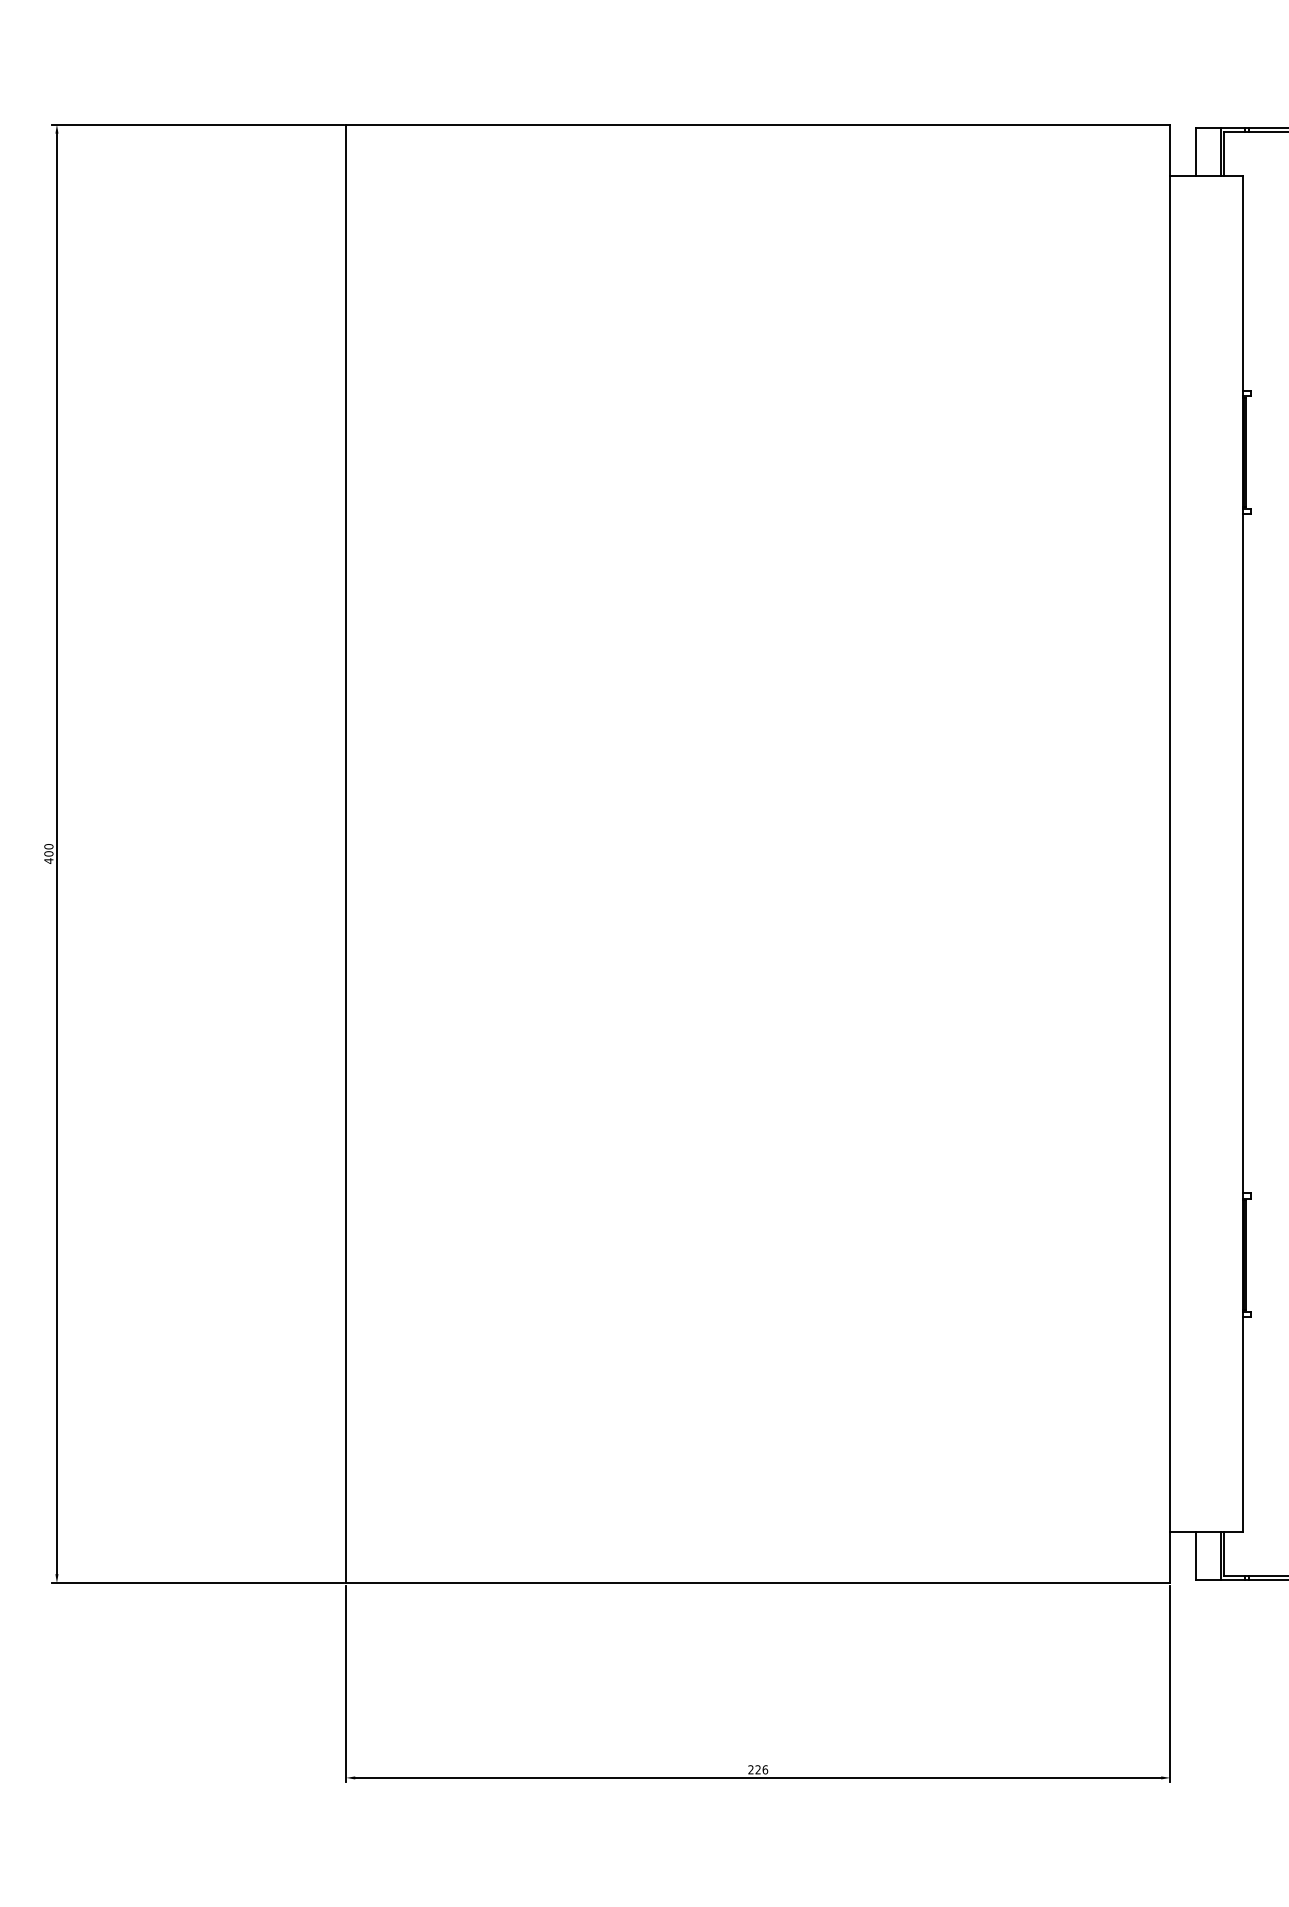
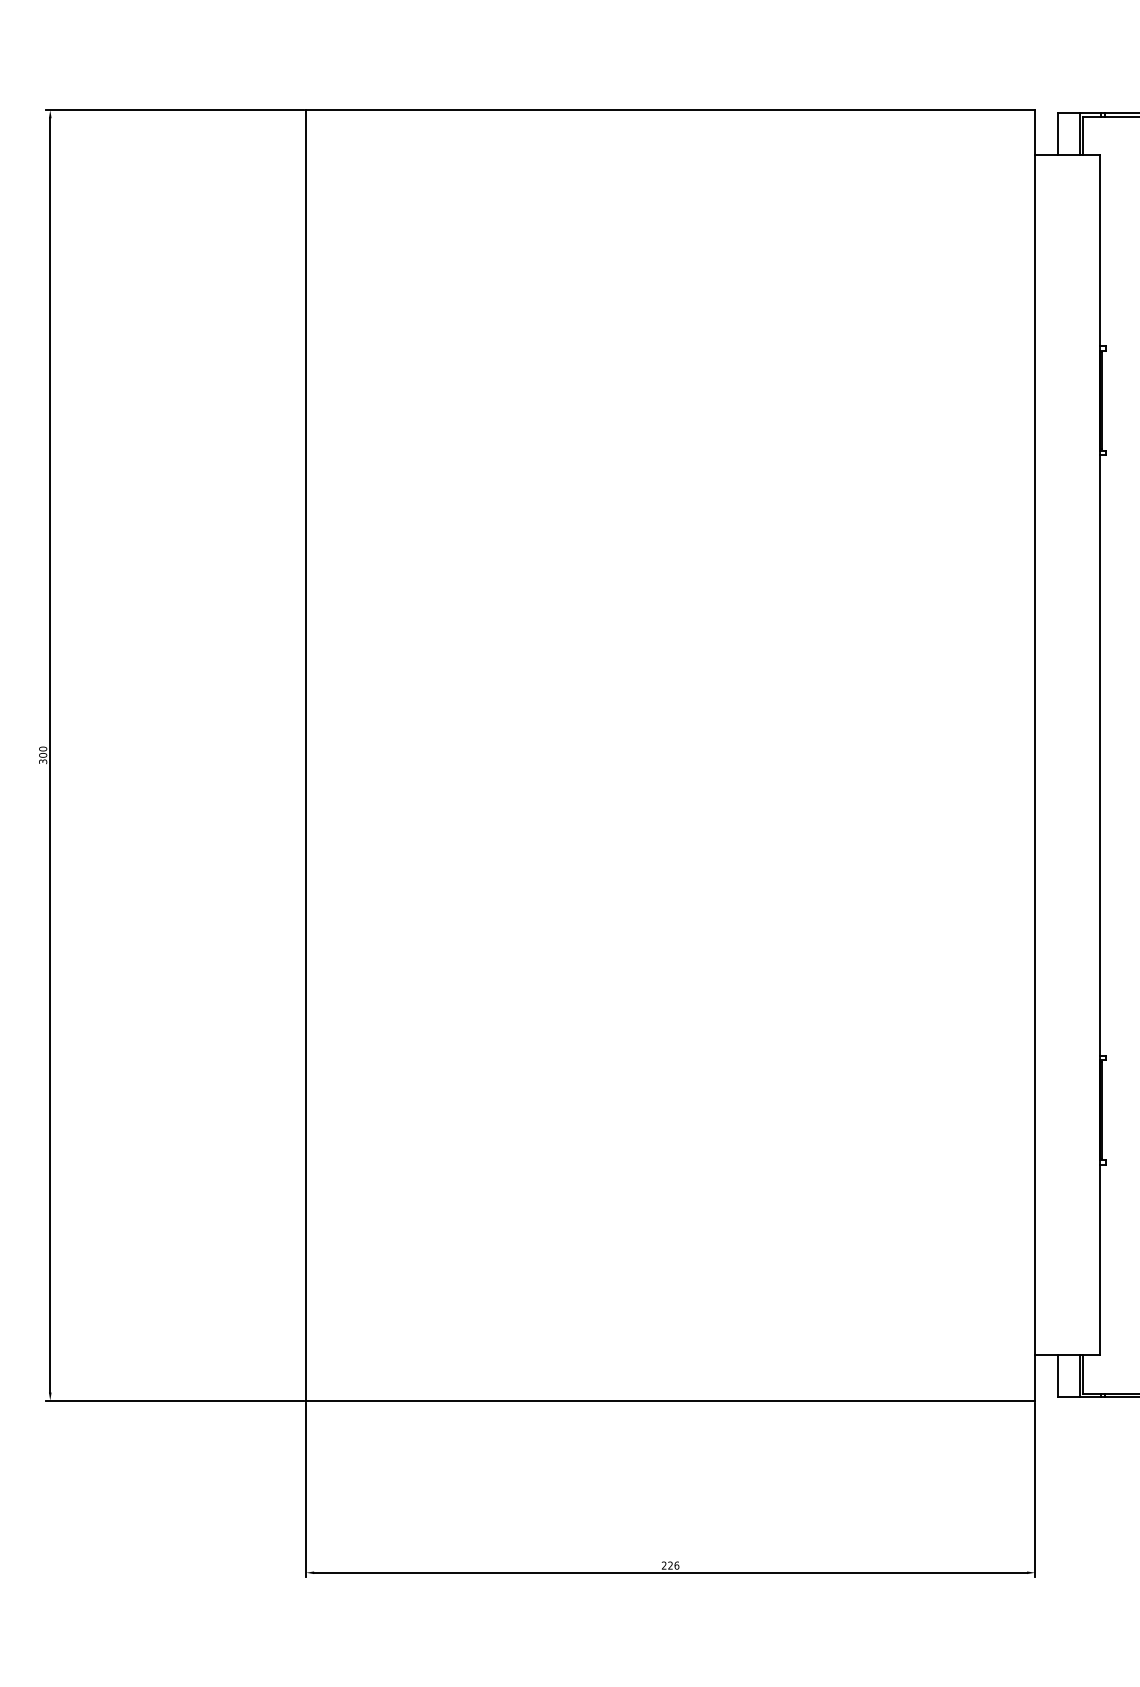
text: (48, 860) -> (42, 761), 400 -> 300

